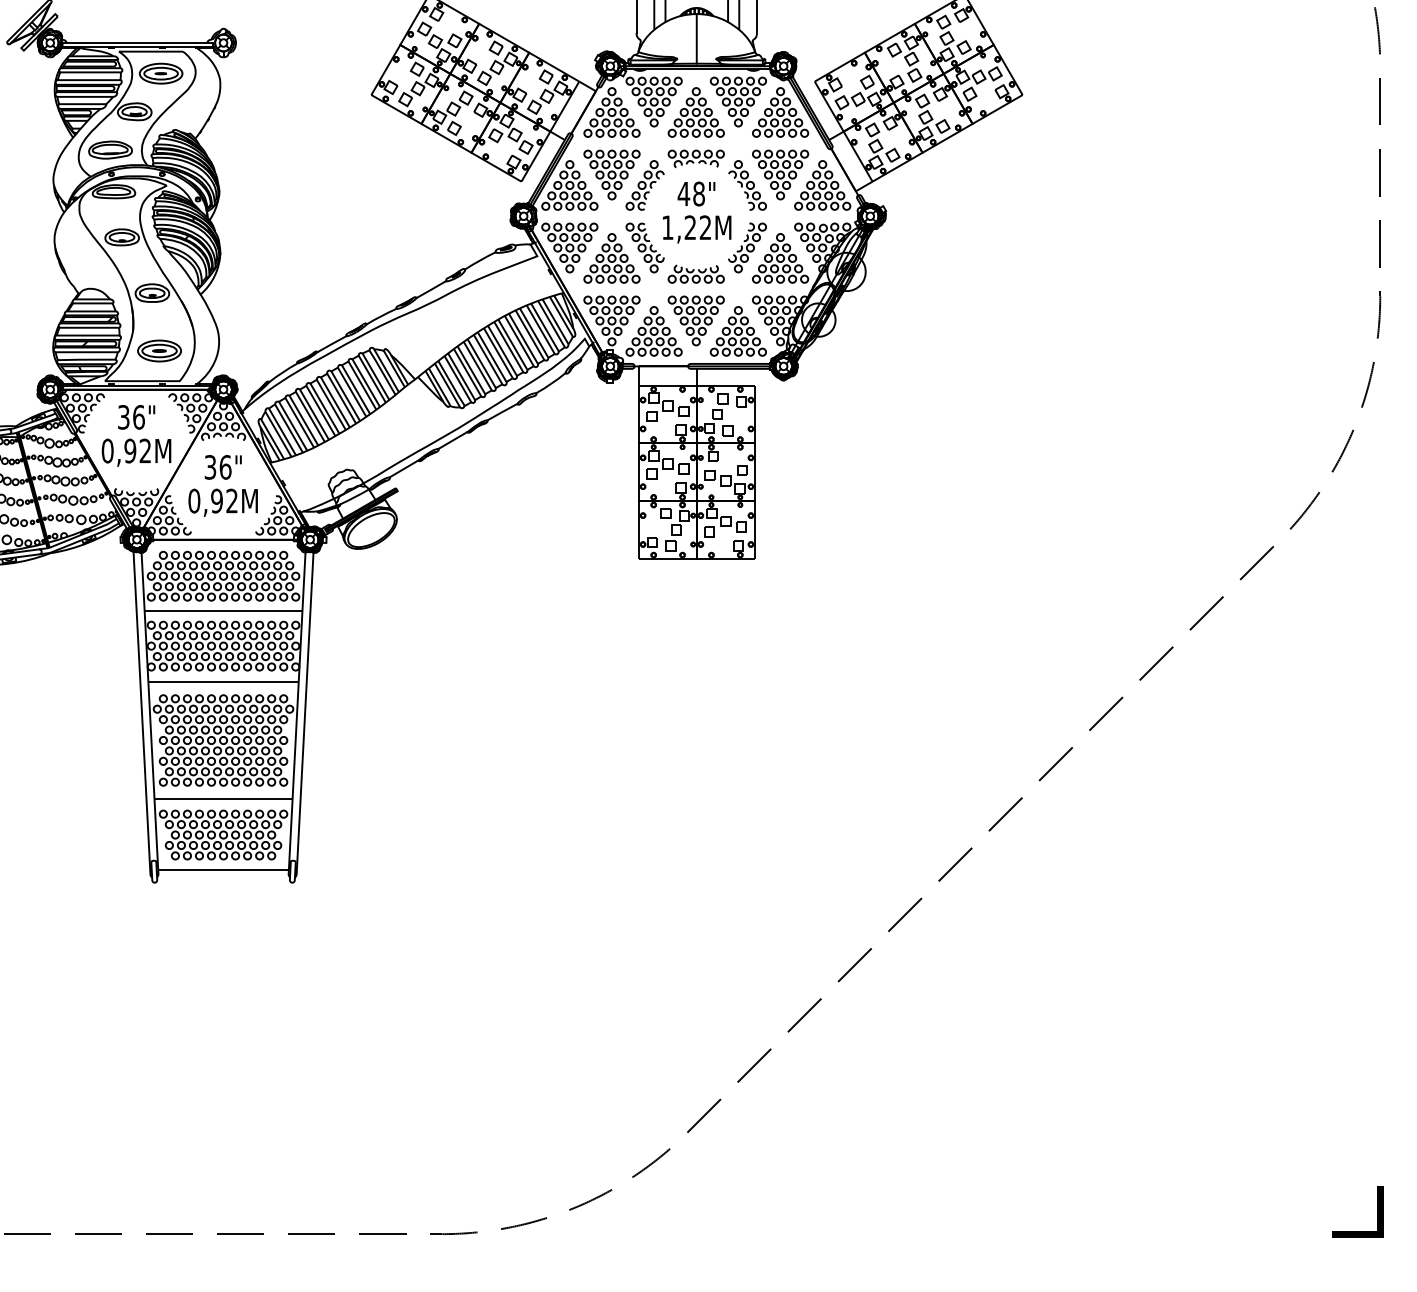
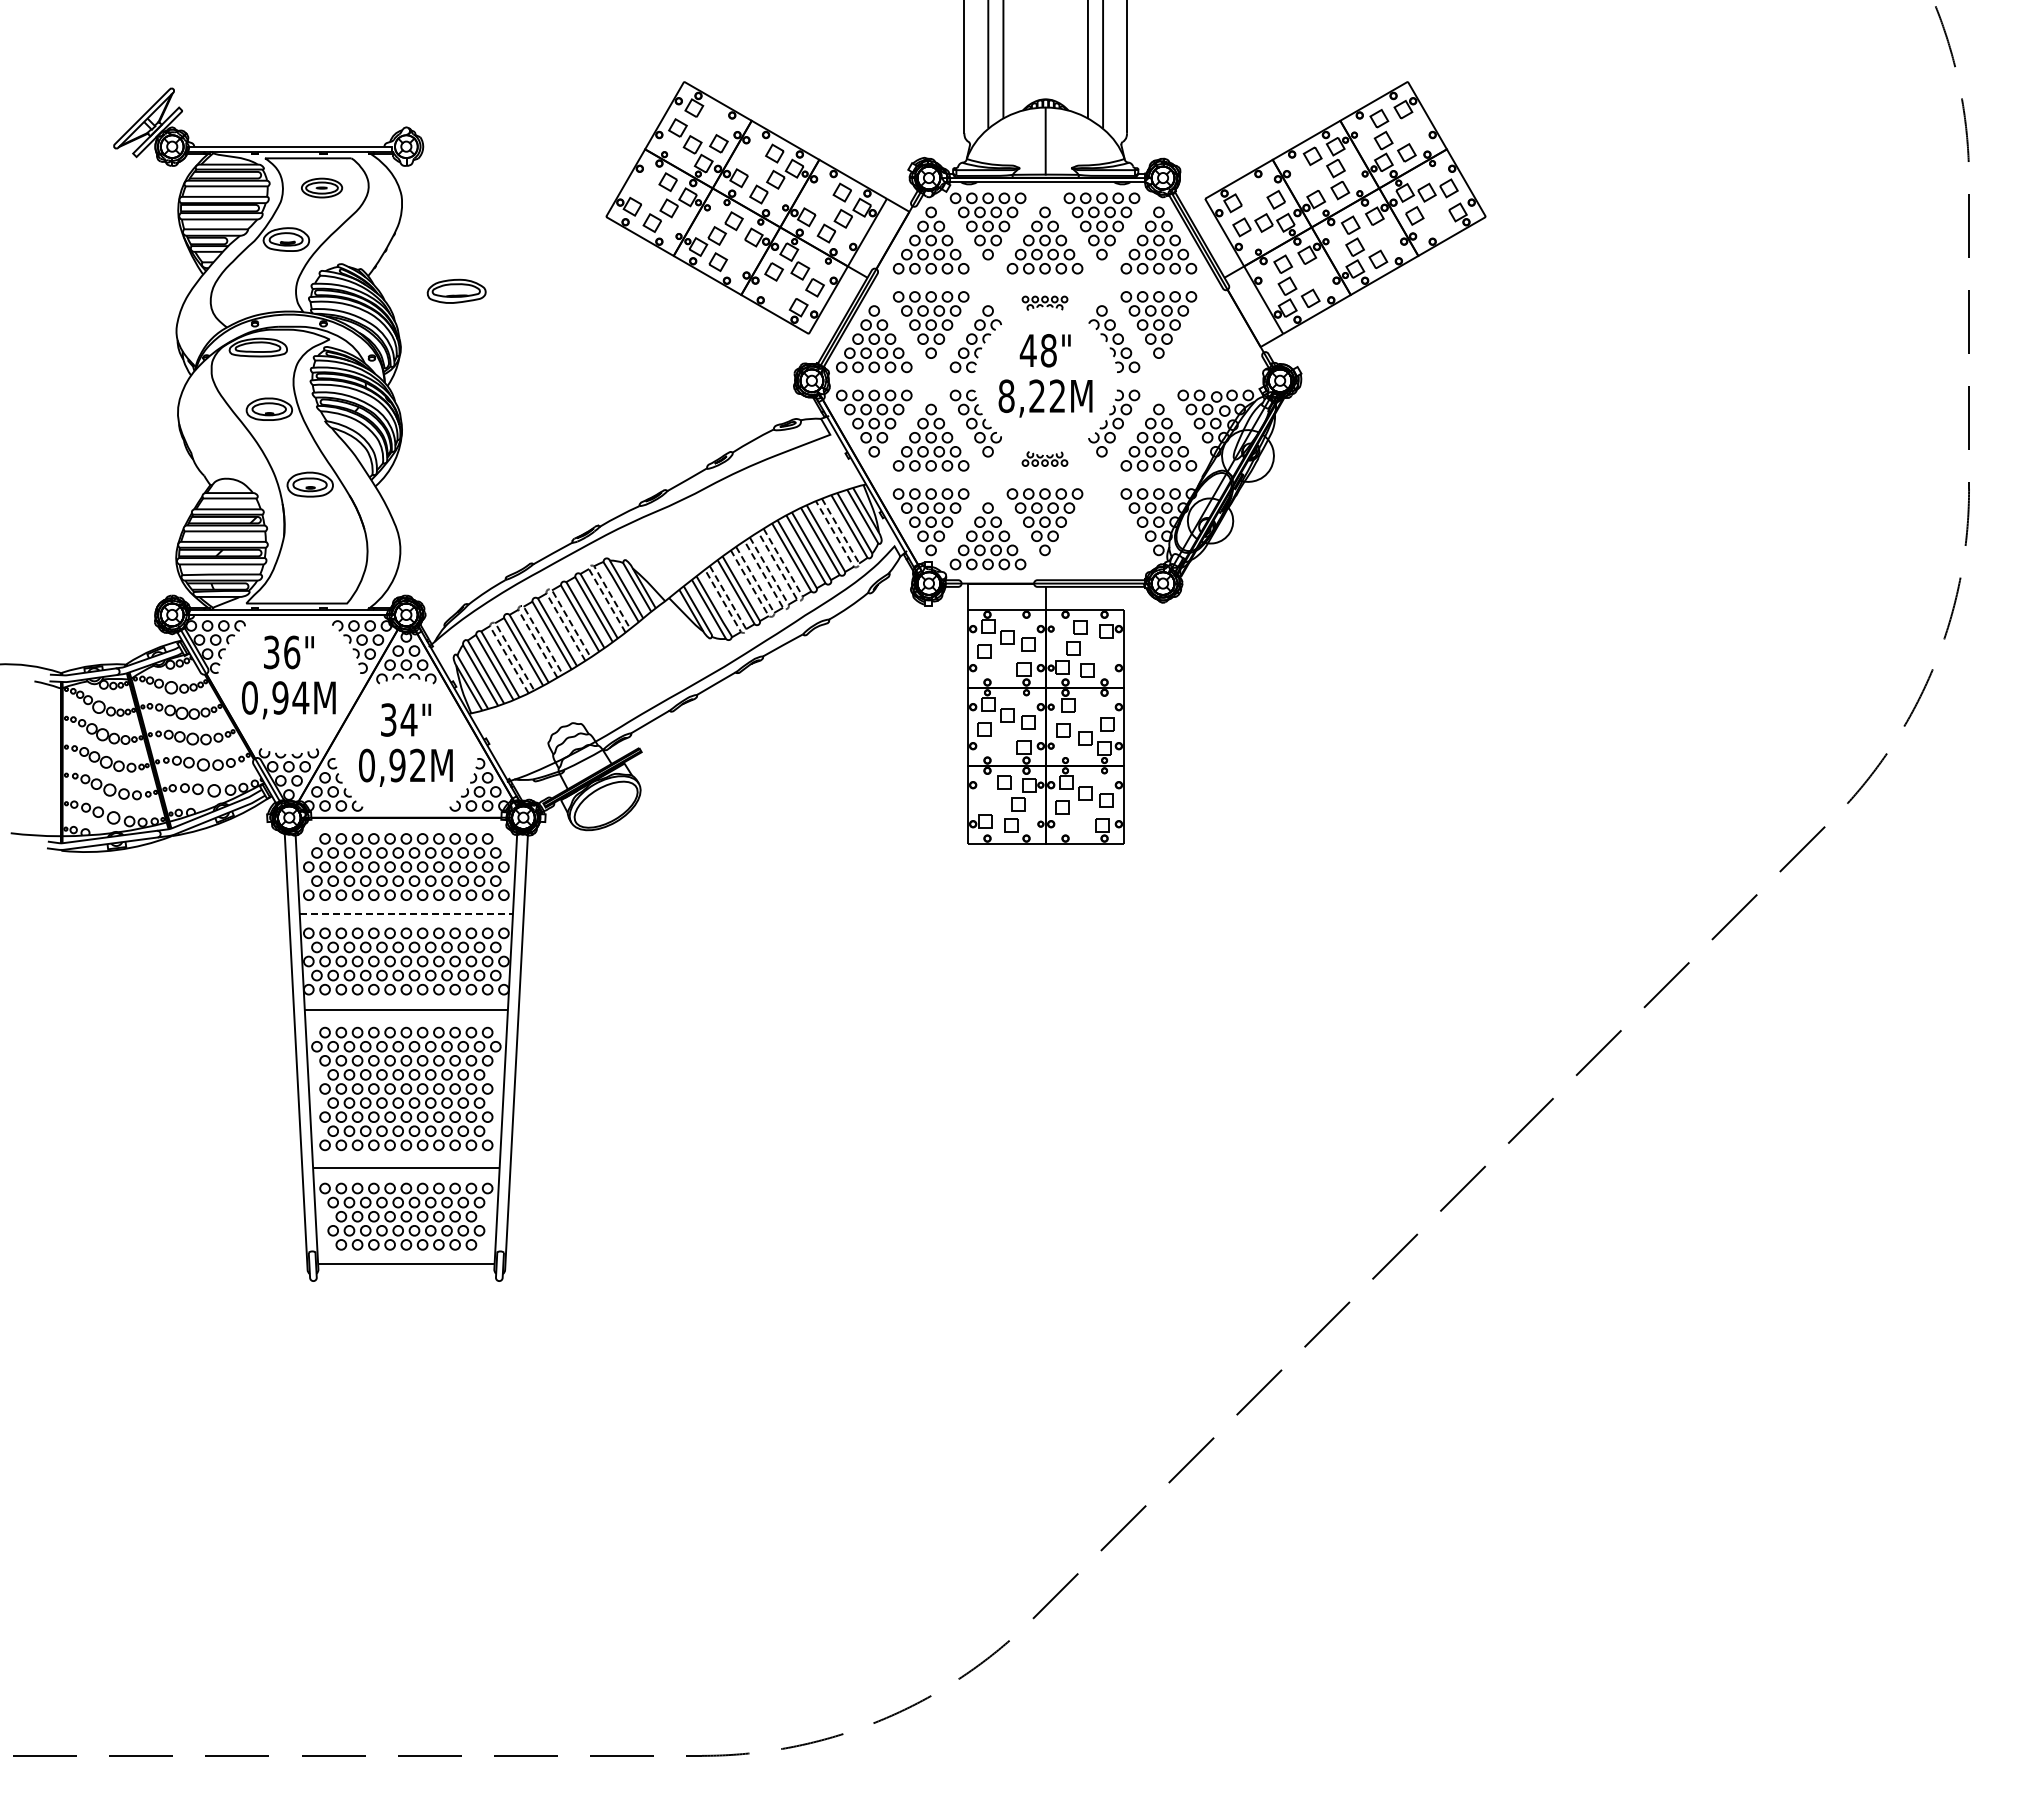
part: (160, 73) -> (321, 187), size x0.7
part: (110, 149) -> (456, 290), moved
part: (695, 159) -> (1044, 303), size x0.6
part: (822, 184) -> (1215, 338), removed
text: (667, 227) -> (1006, 396), 1,22M -> 8,22M
part: (695, 273) -> (1044, 458), size x0.6
part: (738, 331) -> (1101, 536), removed
part: (159, 350) -> (319, 562), removed
line: (359, 353) -> (590, 565), solid -> dashed
line: (557, 353) -> (857, 566), solid -> dashed
line: (328, 370) -> (547, 589), solid -> dashed
line: (516, 378) -> (801, 600), solid -> dashed
line: (307, 383) -> (519, 606), solid -> dashed
line: (505, 384) -> (787, 608), solid -> dashed
line: (494, 390) -> (772, 616), solid -> dashed
line: (286, 395) -> (491, 623), solid -> dashed
line: (473, 402) -> (744, 632), solid -> dashed
text: (145, 450) -> (300, 697), 0,92M -> 0,94M
text: (225, 467) -> (408, 719), 36" -> 34"
line: (223, 611) -> (406, 914), solid -> dashed
line: (1376, 1211) -> (1964, 1725), removed

